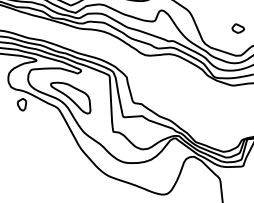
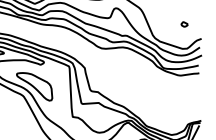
part: (237, 28) -> (184, 24), size x0.6

